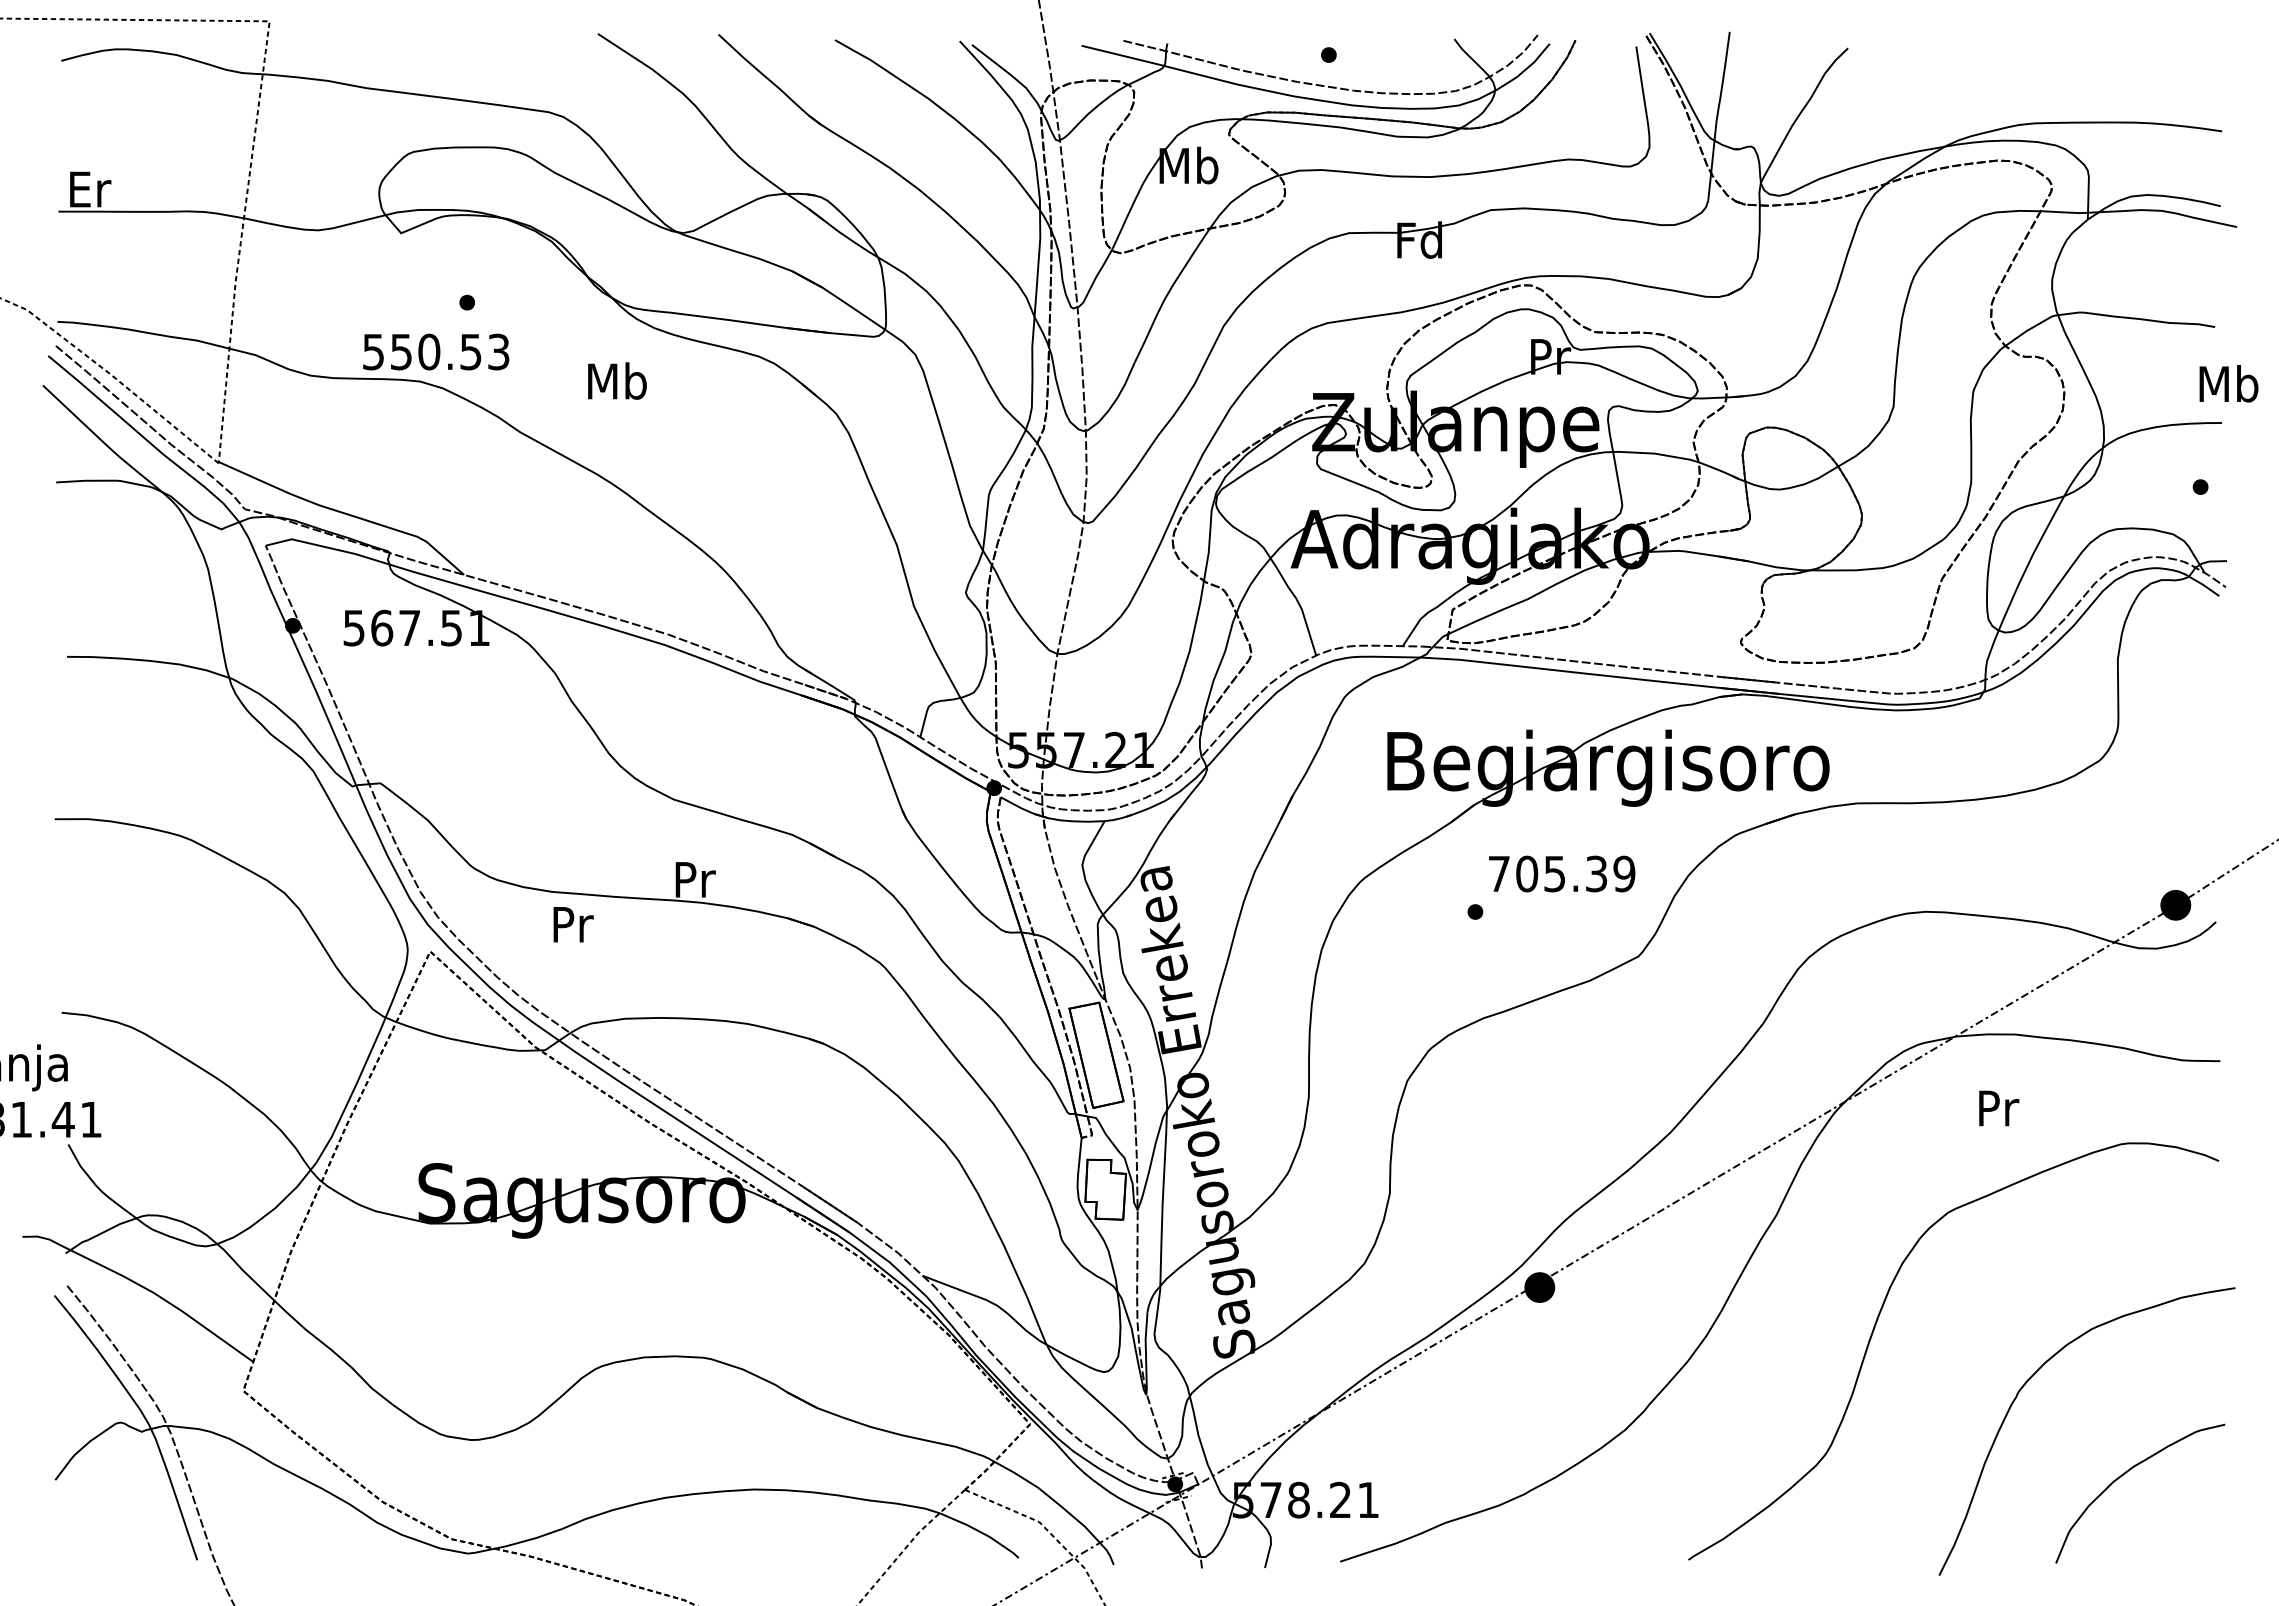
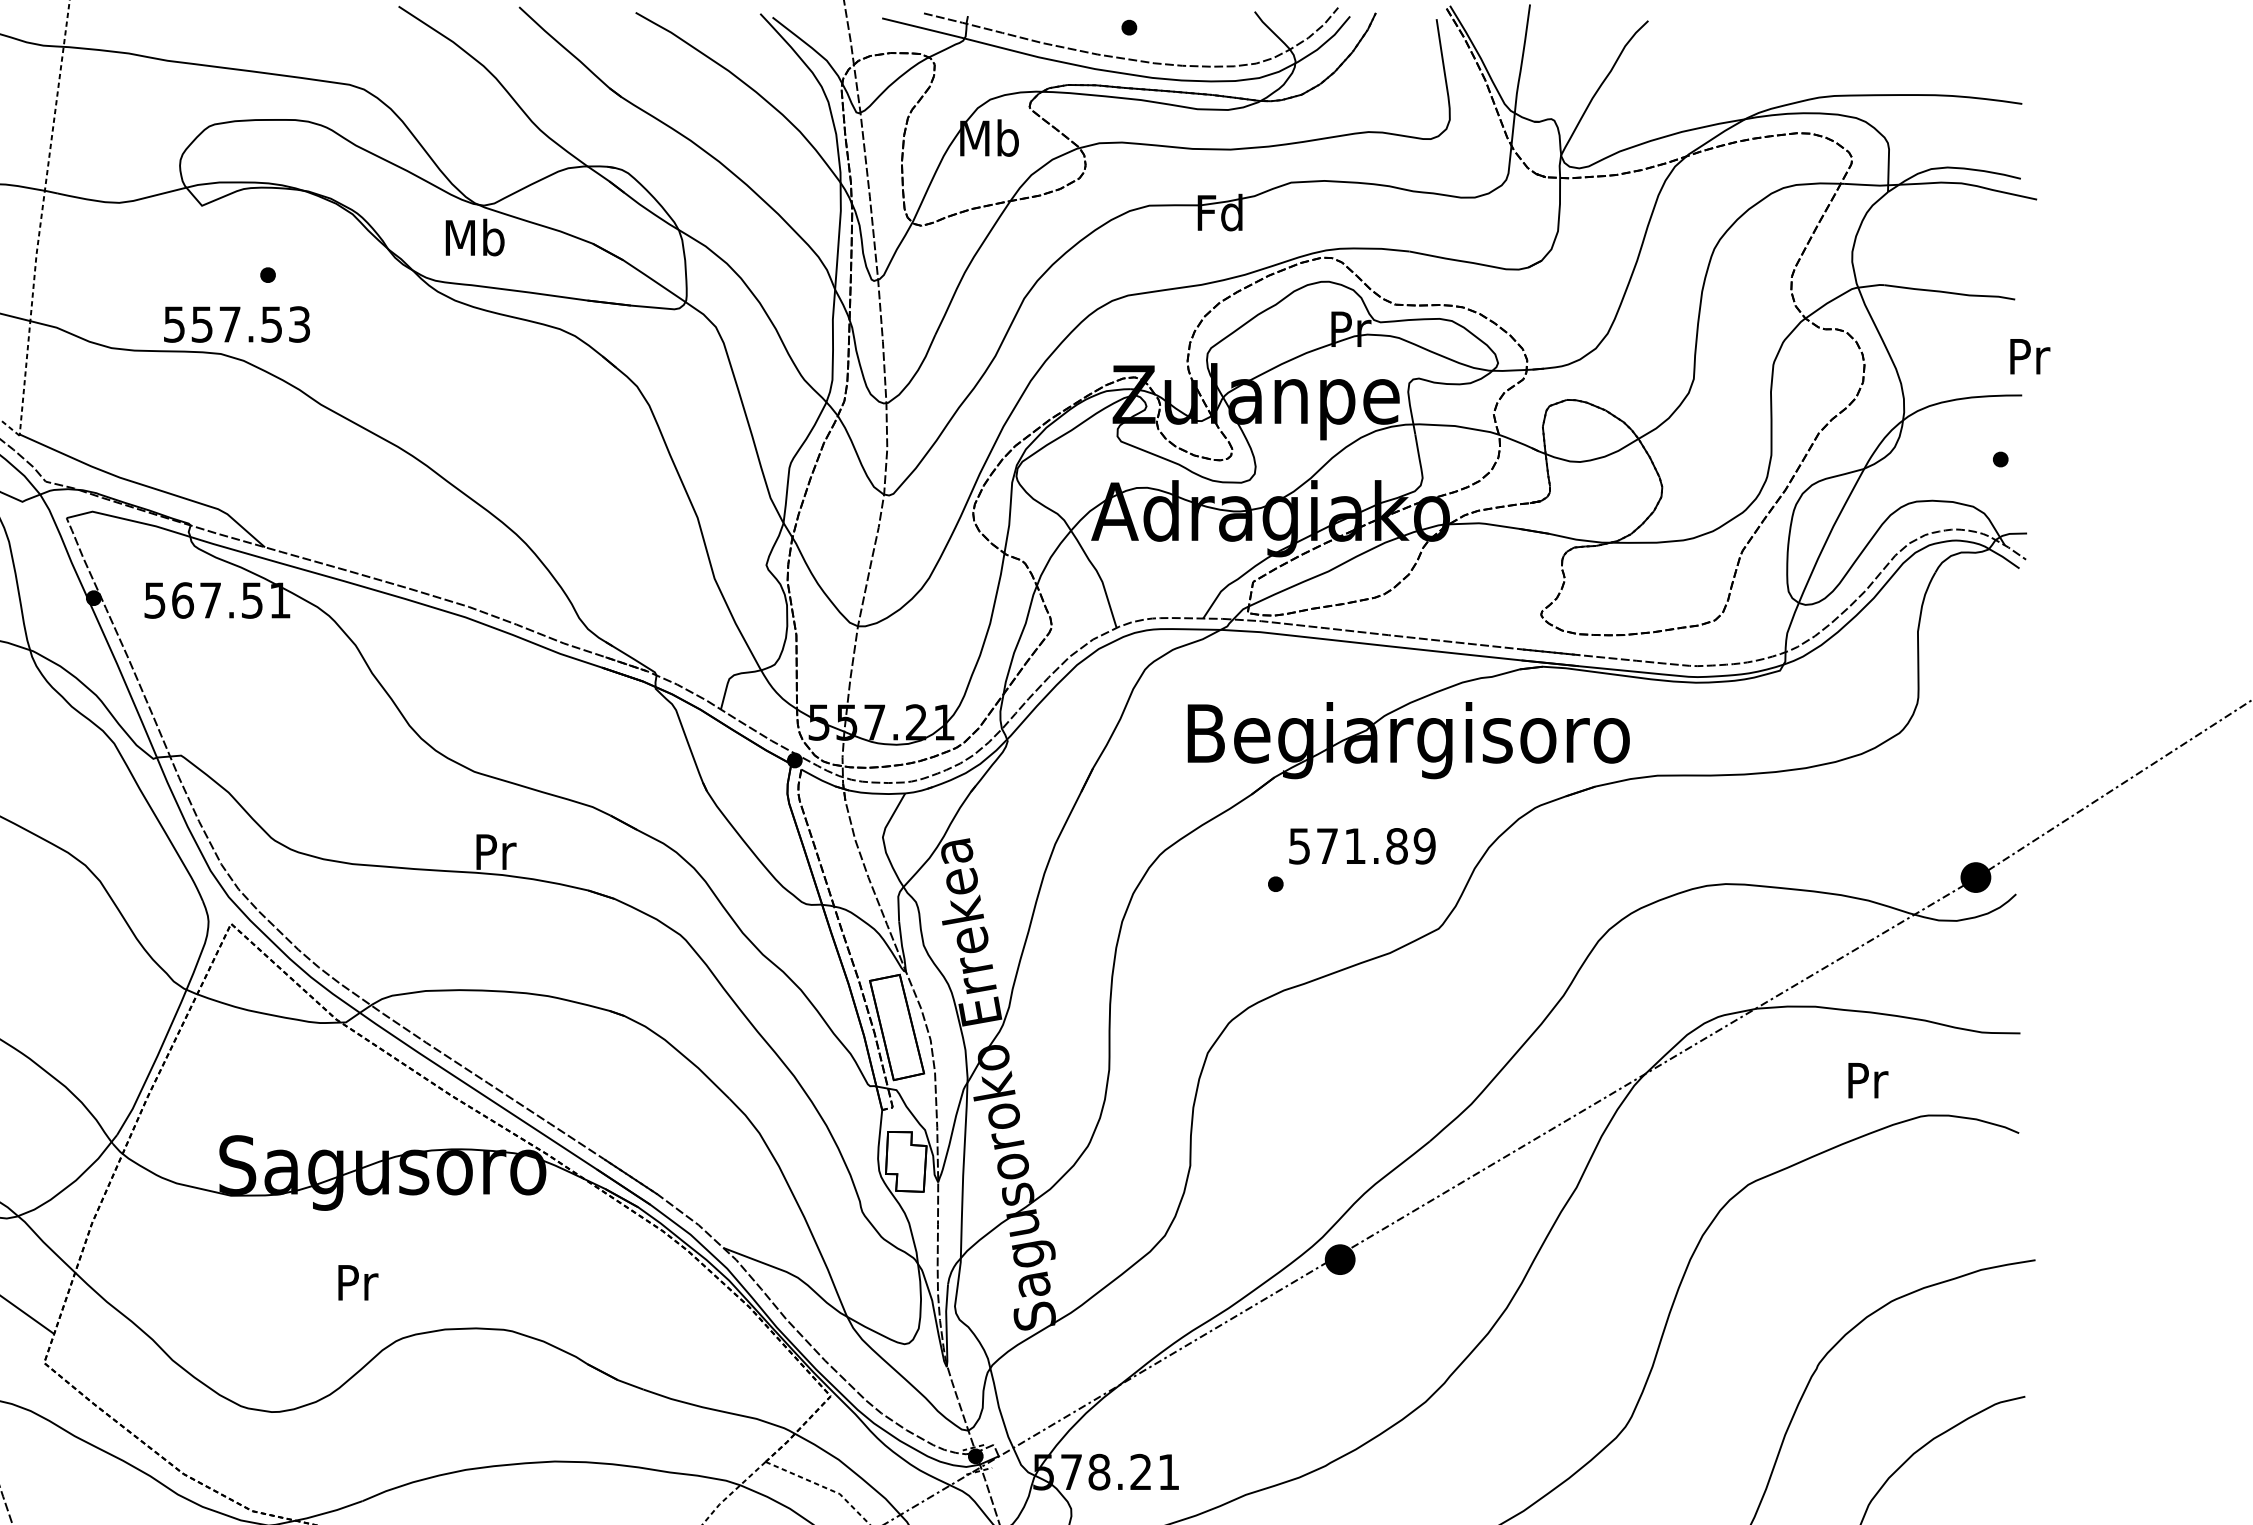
text: (429, 351) -> (230, 323), 550.53 -> 557.53
text: (617, 380) -> (475, 237), moved
text: (2228, 383) -> (2028, 355), Mb -> Pr
text: (1547, 873) -> (1347, 845), 705.39 -> 571.89
text: (573, 924) -> (358, 1282), moved
text: (1999, 1108) -> (1868, 1080), moved

